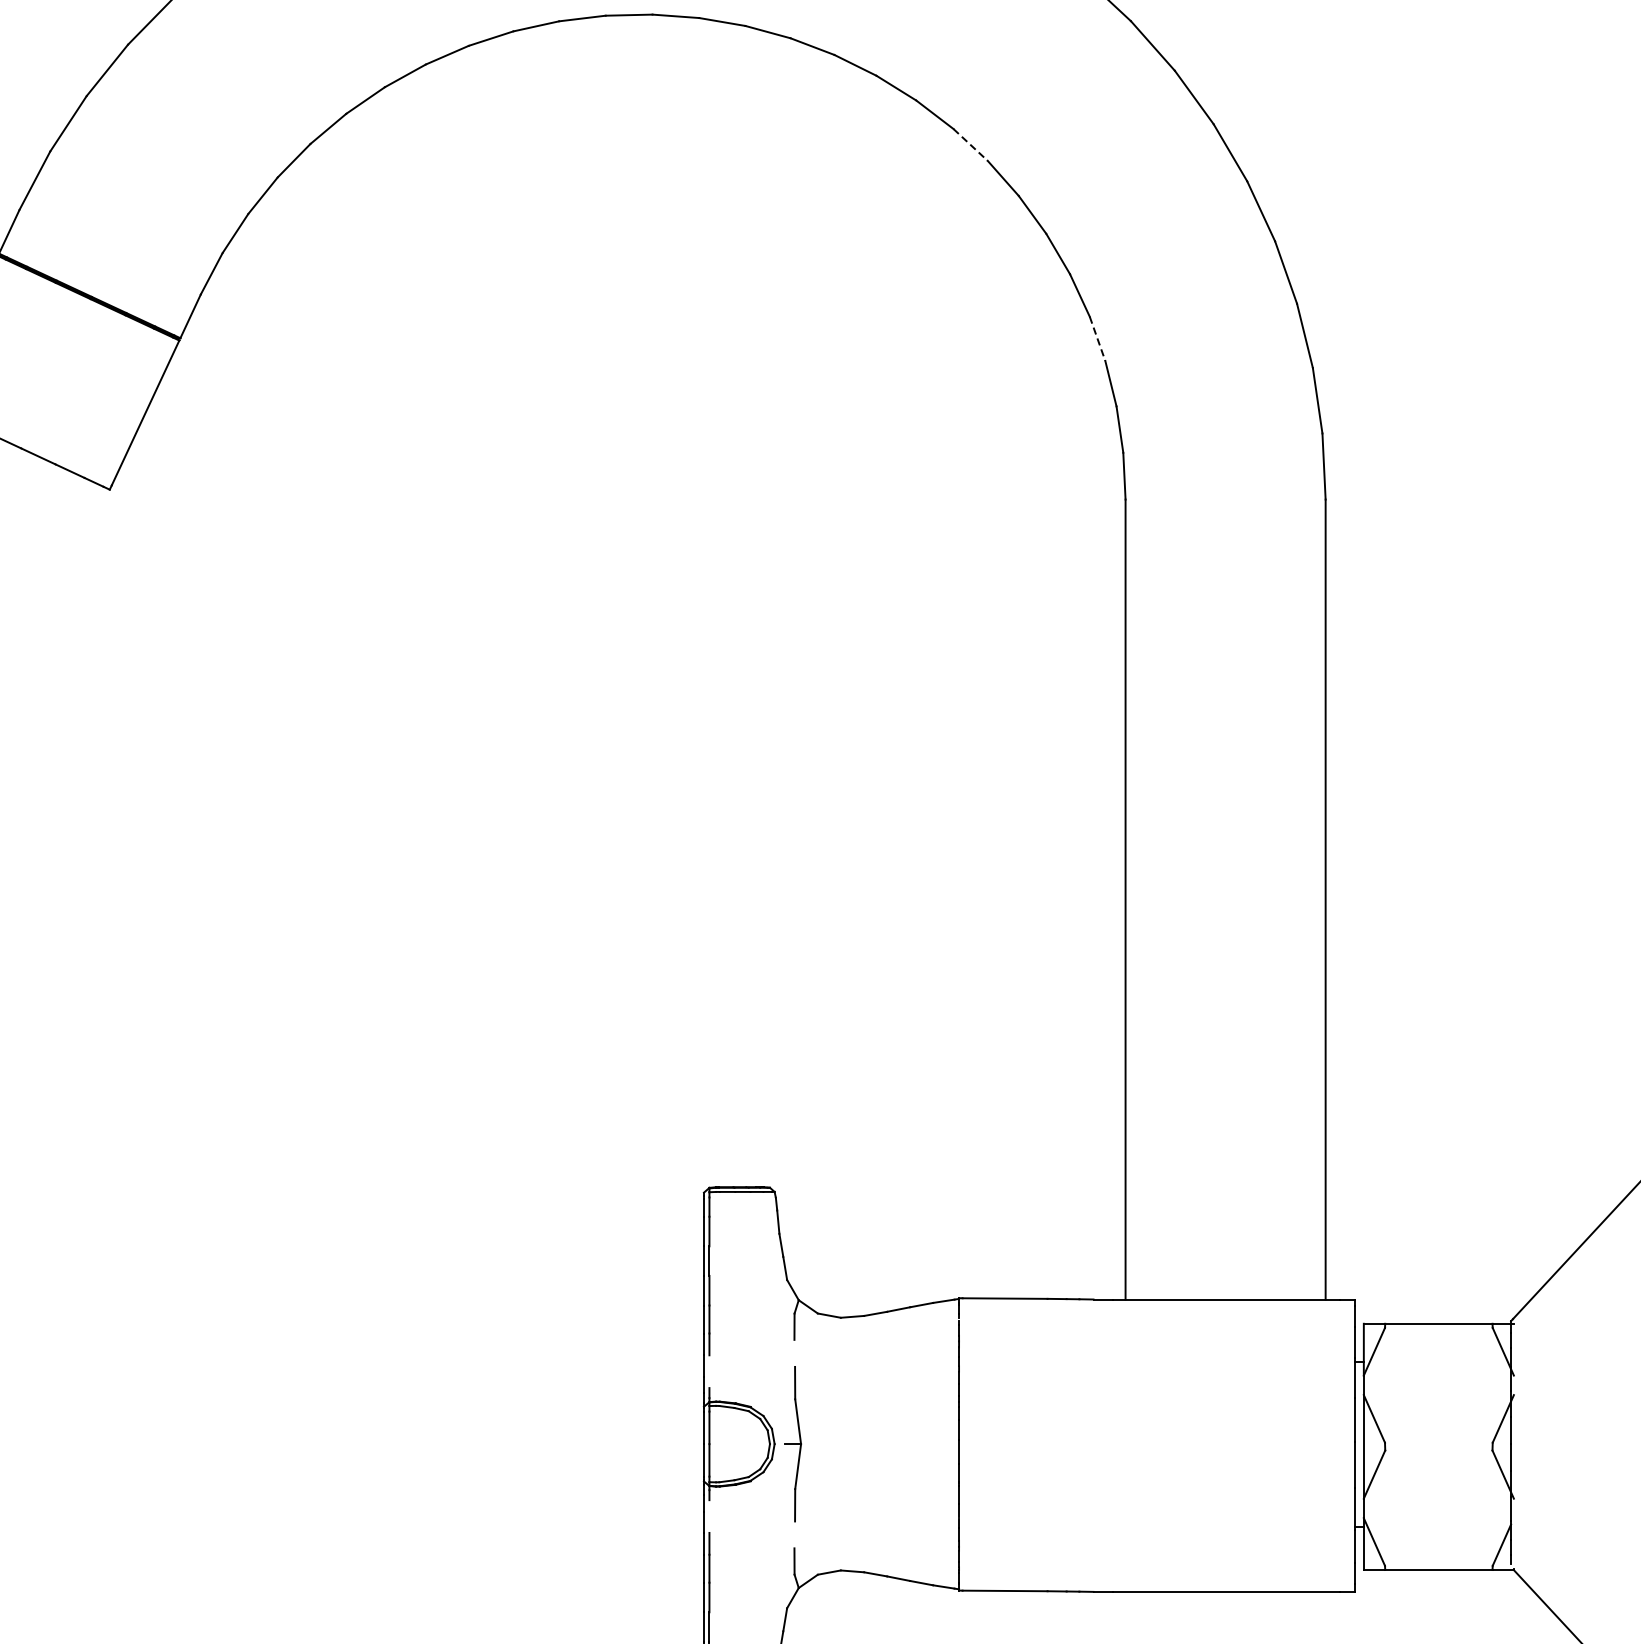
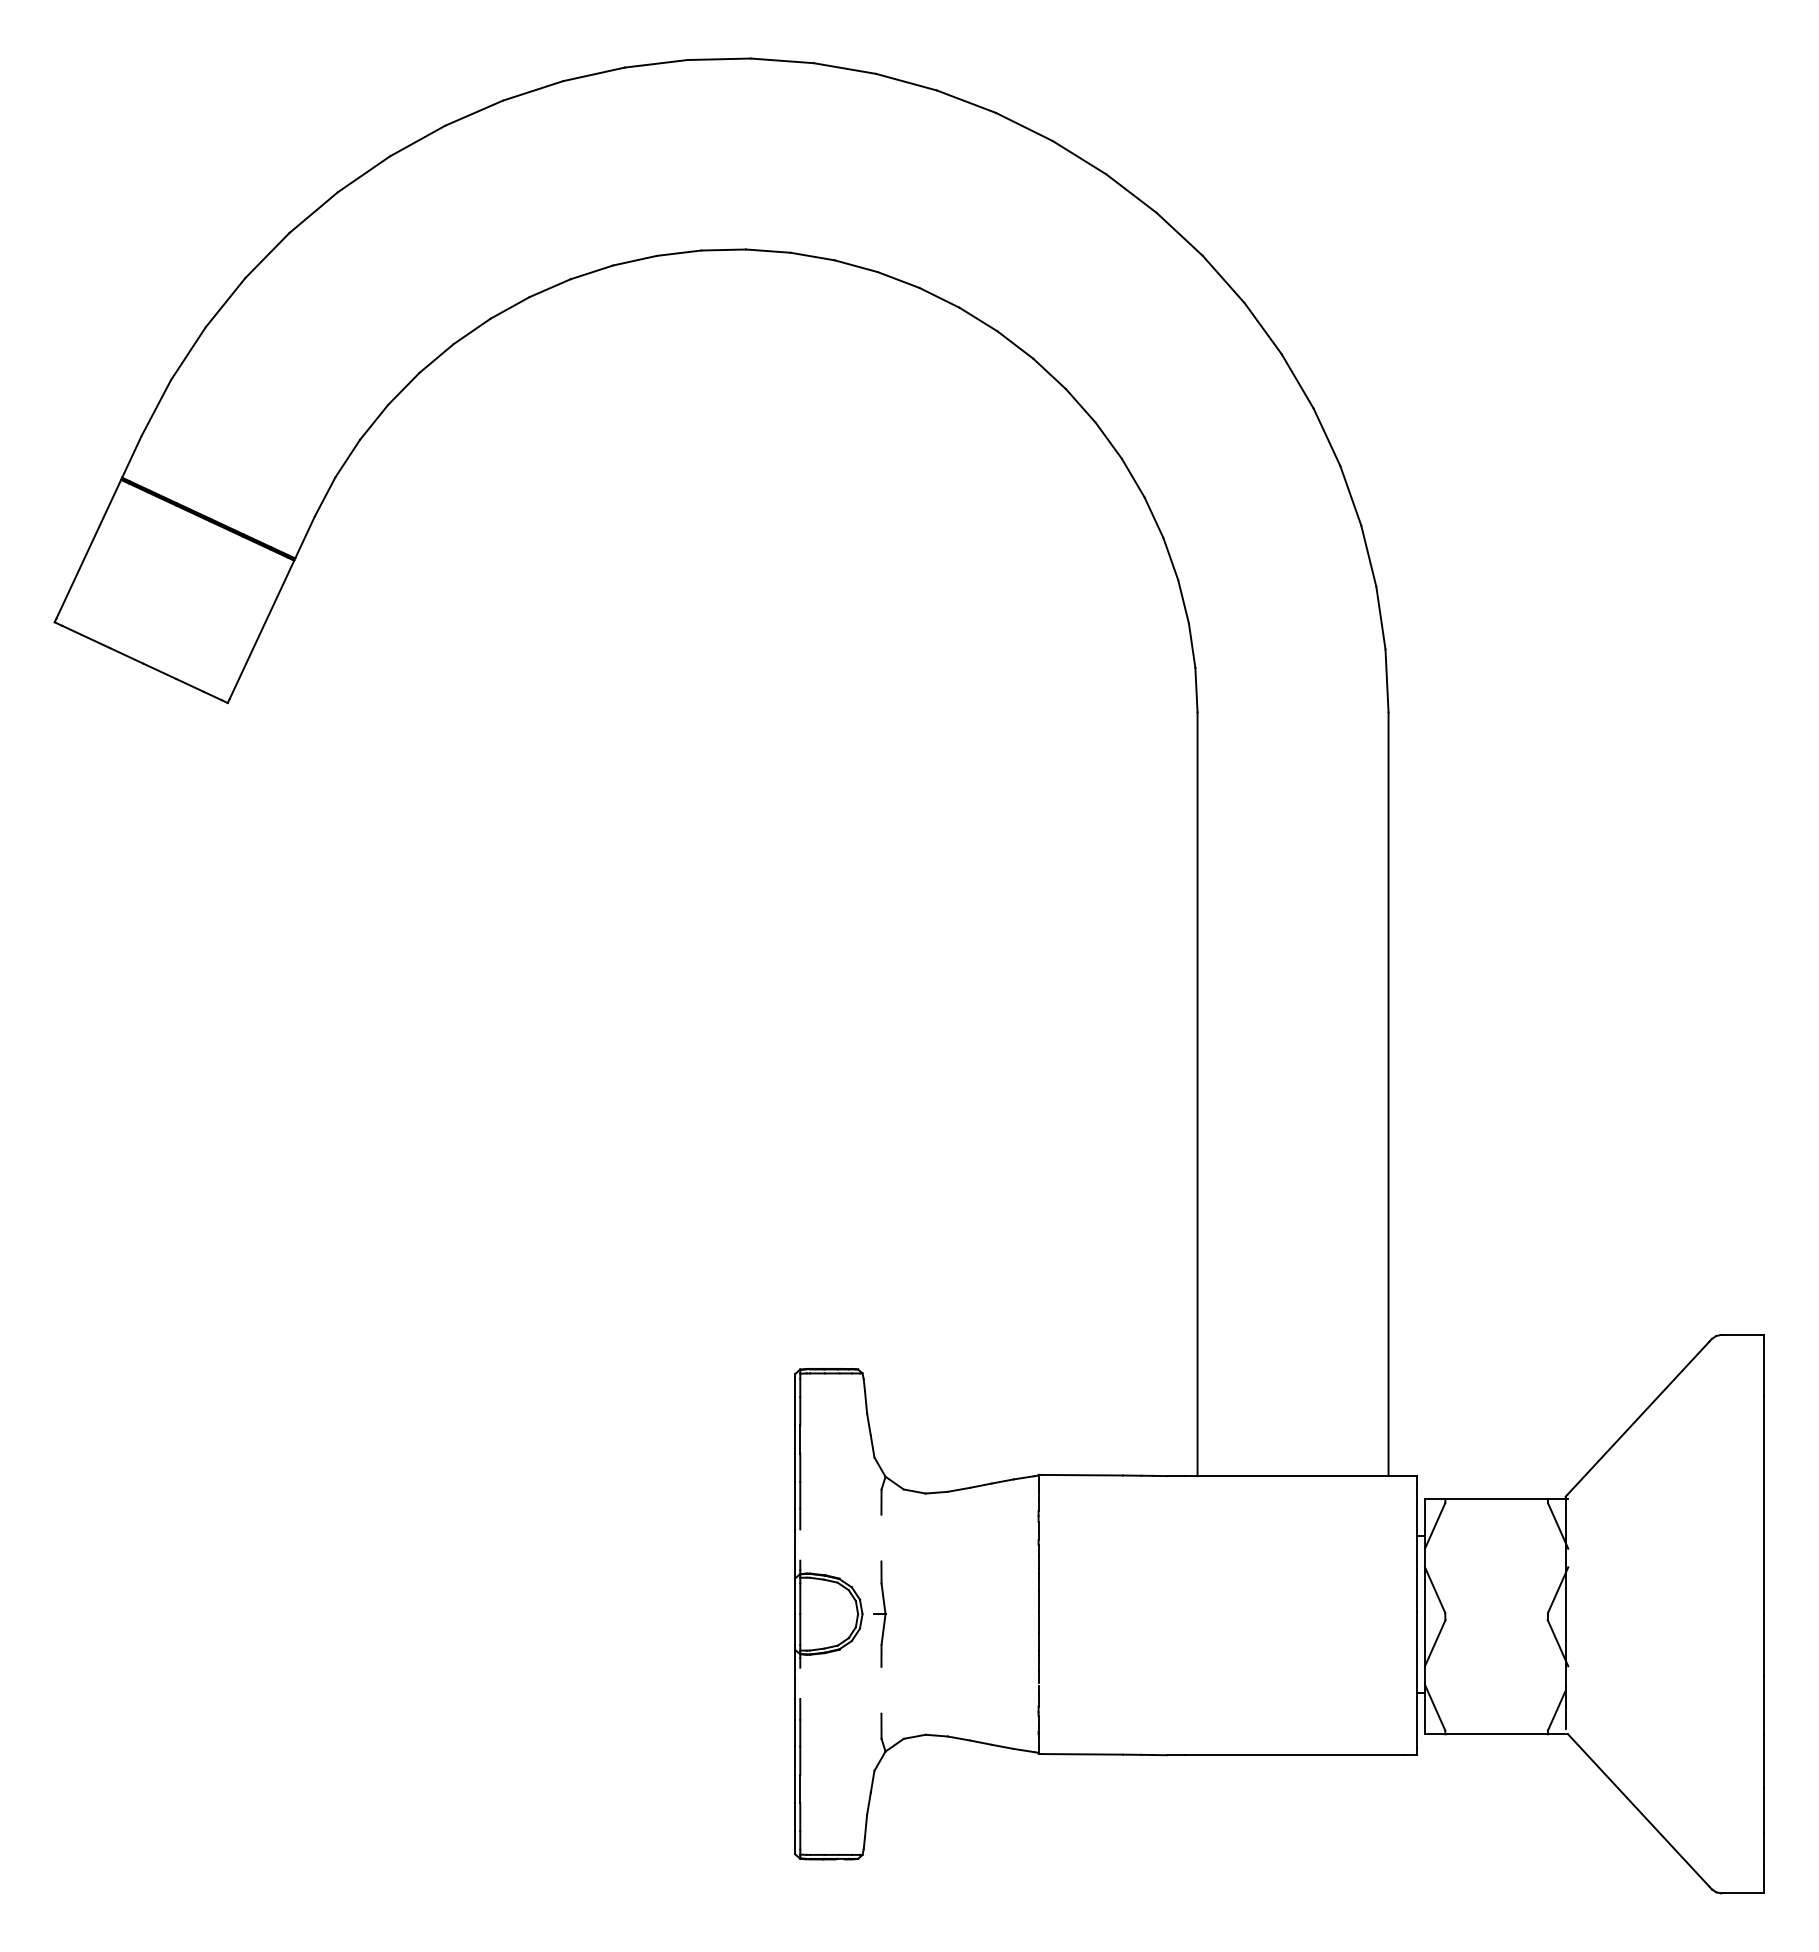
line: (970, 145) -> (1049, 374), dashed -> solid
line: (1097, 339) -> (1170, 559), dashed -> solid
part: (792, 1443) -> (879, 1613), size x0.71

